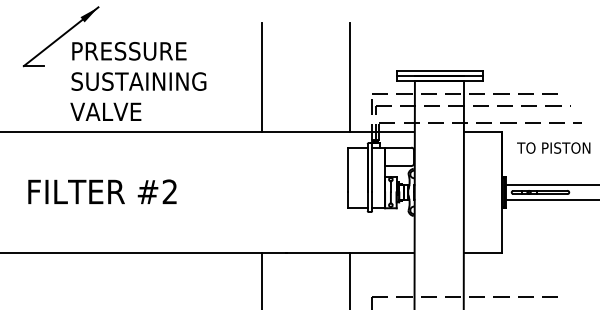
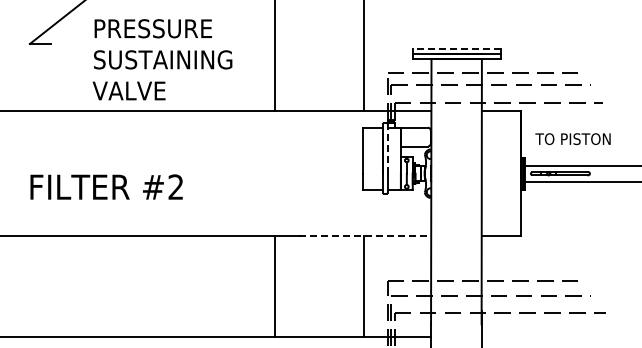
line: (439, 70) -> (456, 48), solid -> dashed
text: (138, 81) -> (162, 59), moved
text: (553, 148) -> (572, 139), moved
line: (372, 167) -> (387, 148), solid -> dashed
text: (102, 191) -> (106, 186), moved
line: (350, 253) -> (365, 236), solid -> dashed

